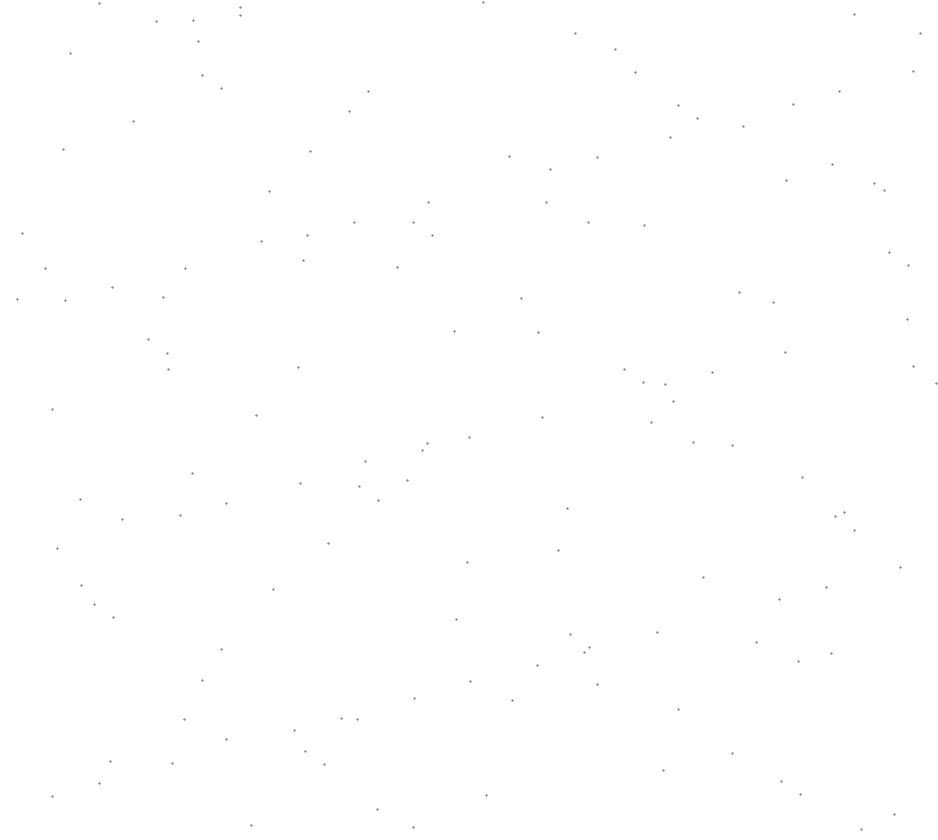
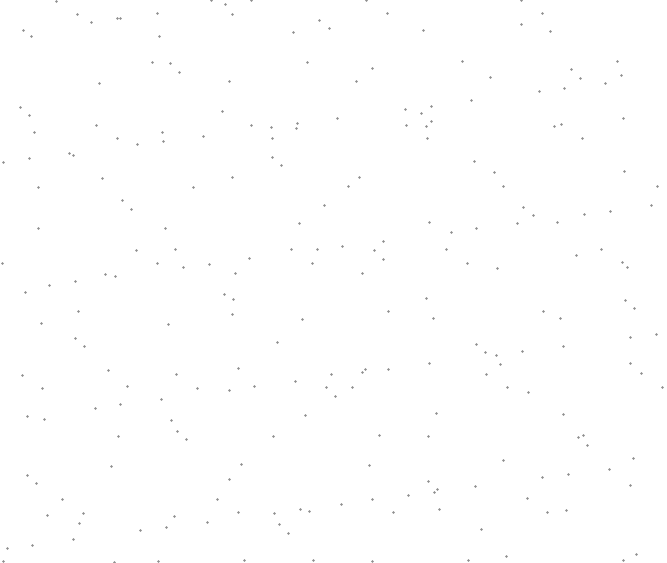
part: (168, 360) -> (233, 306), size x1.6

